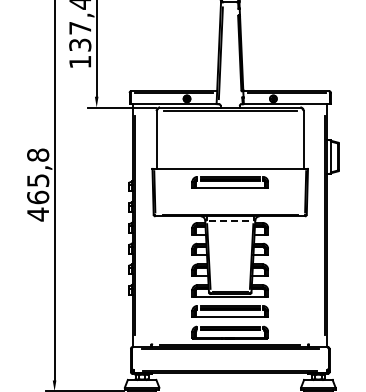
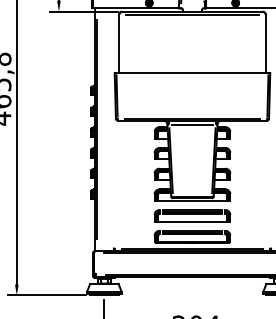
part: (229, 182) -> (191, 86), removed
line: (230, 220) -> (192, 124), dashed -> solid

